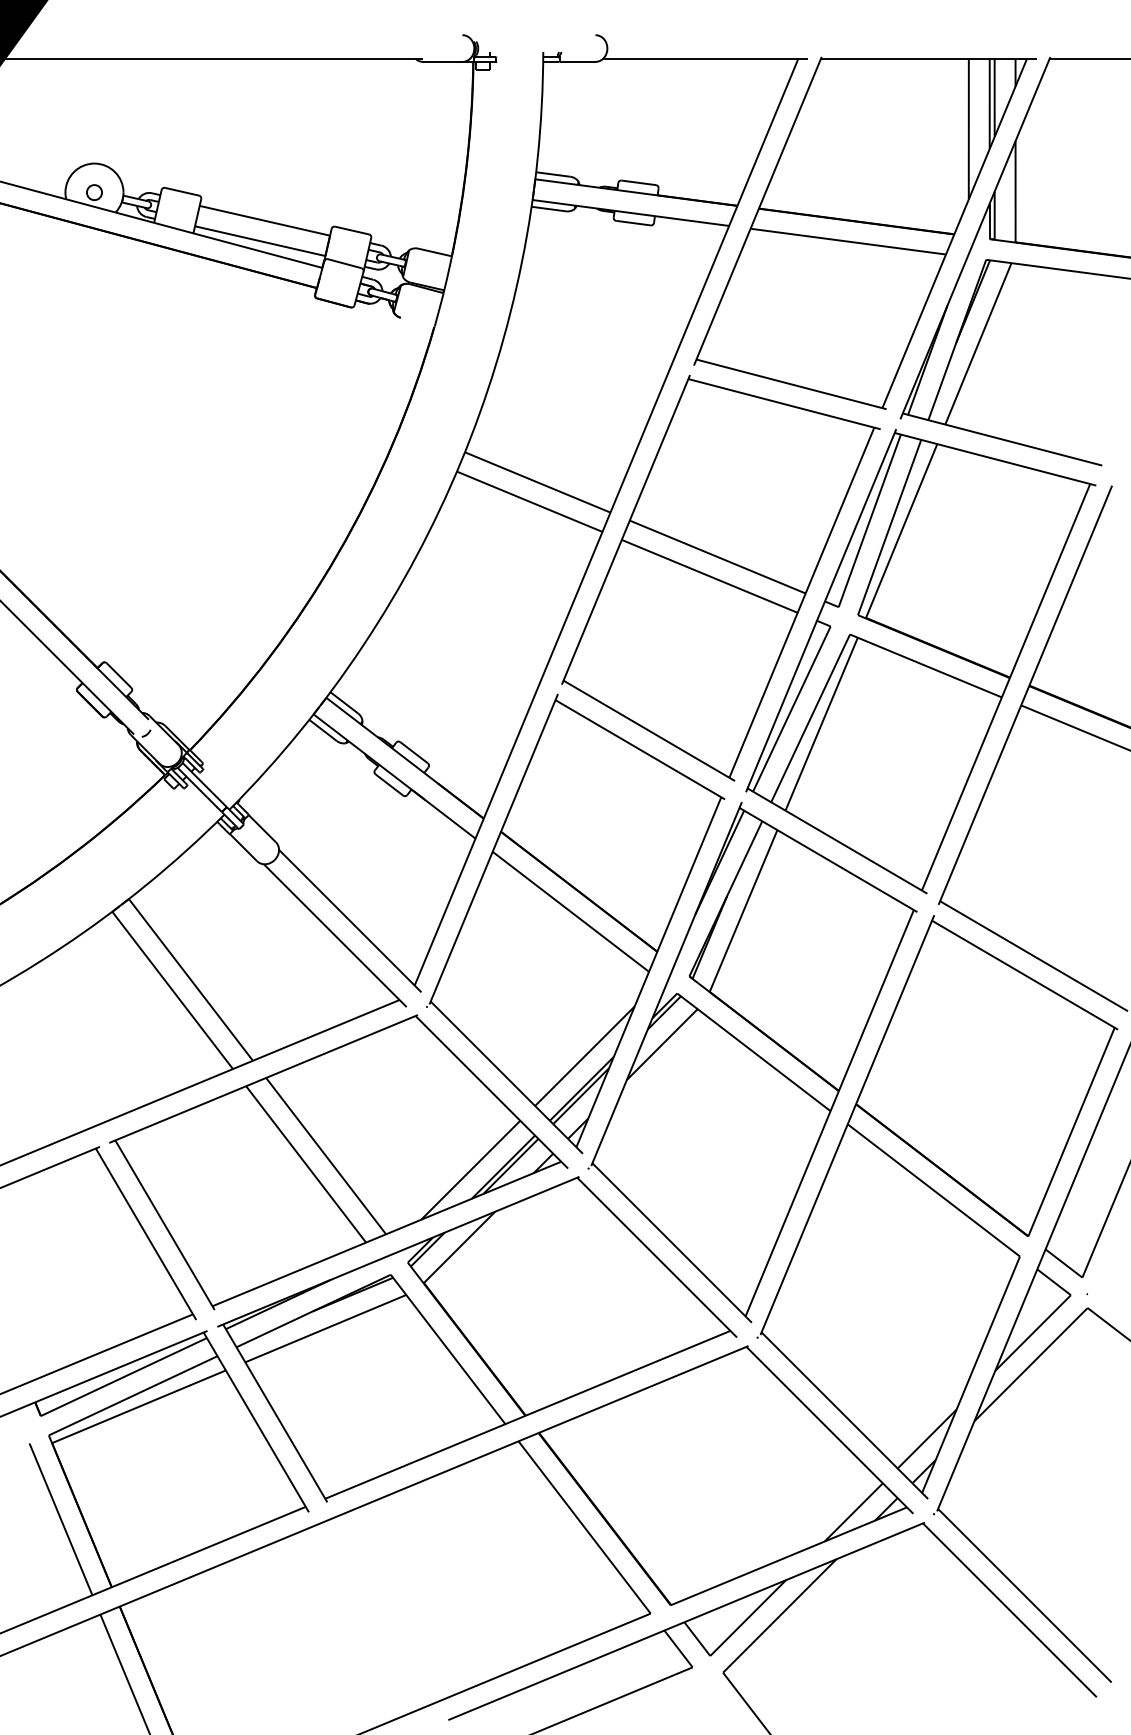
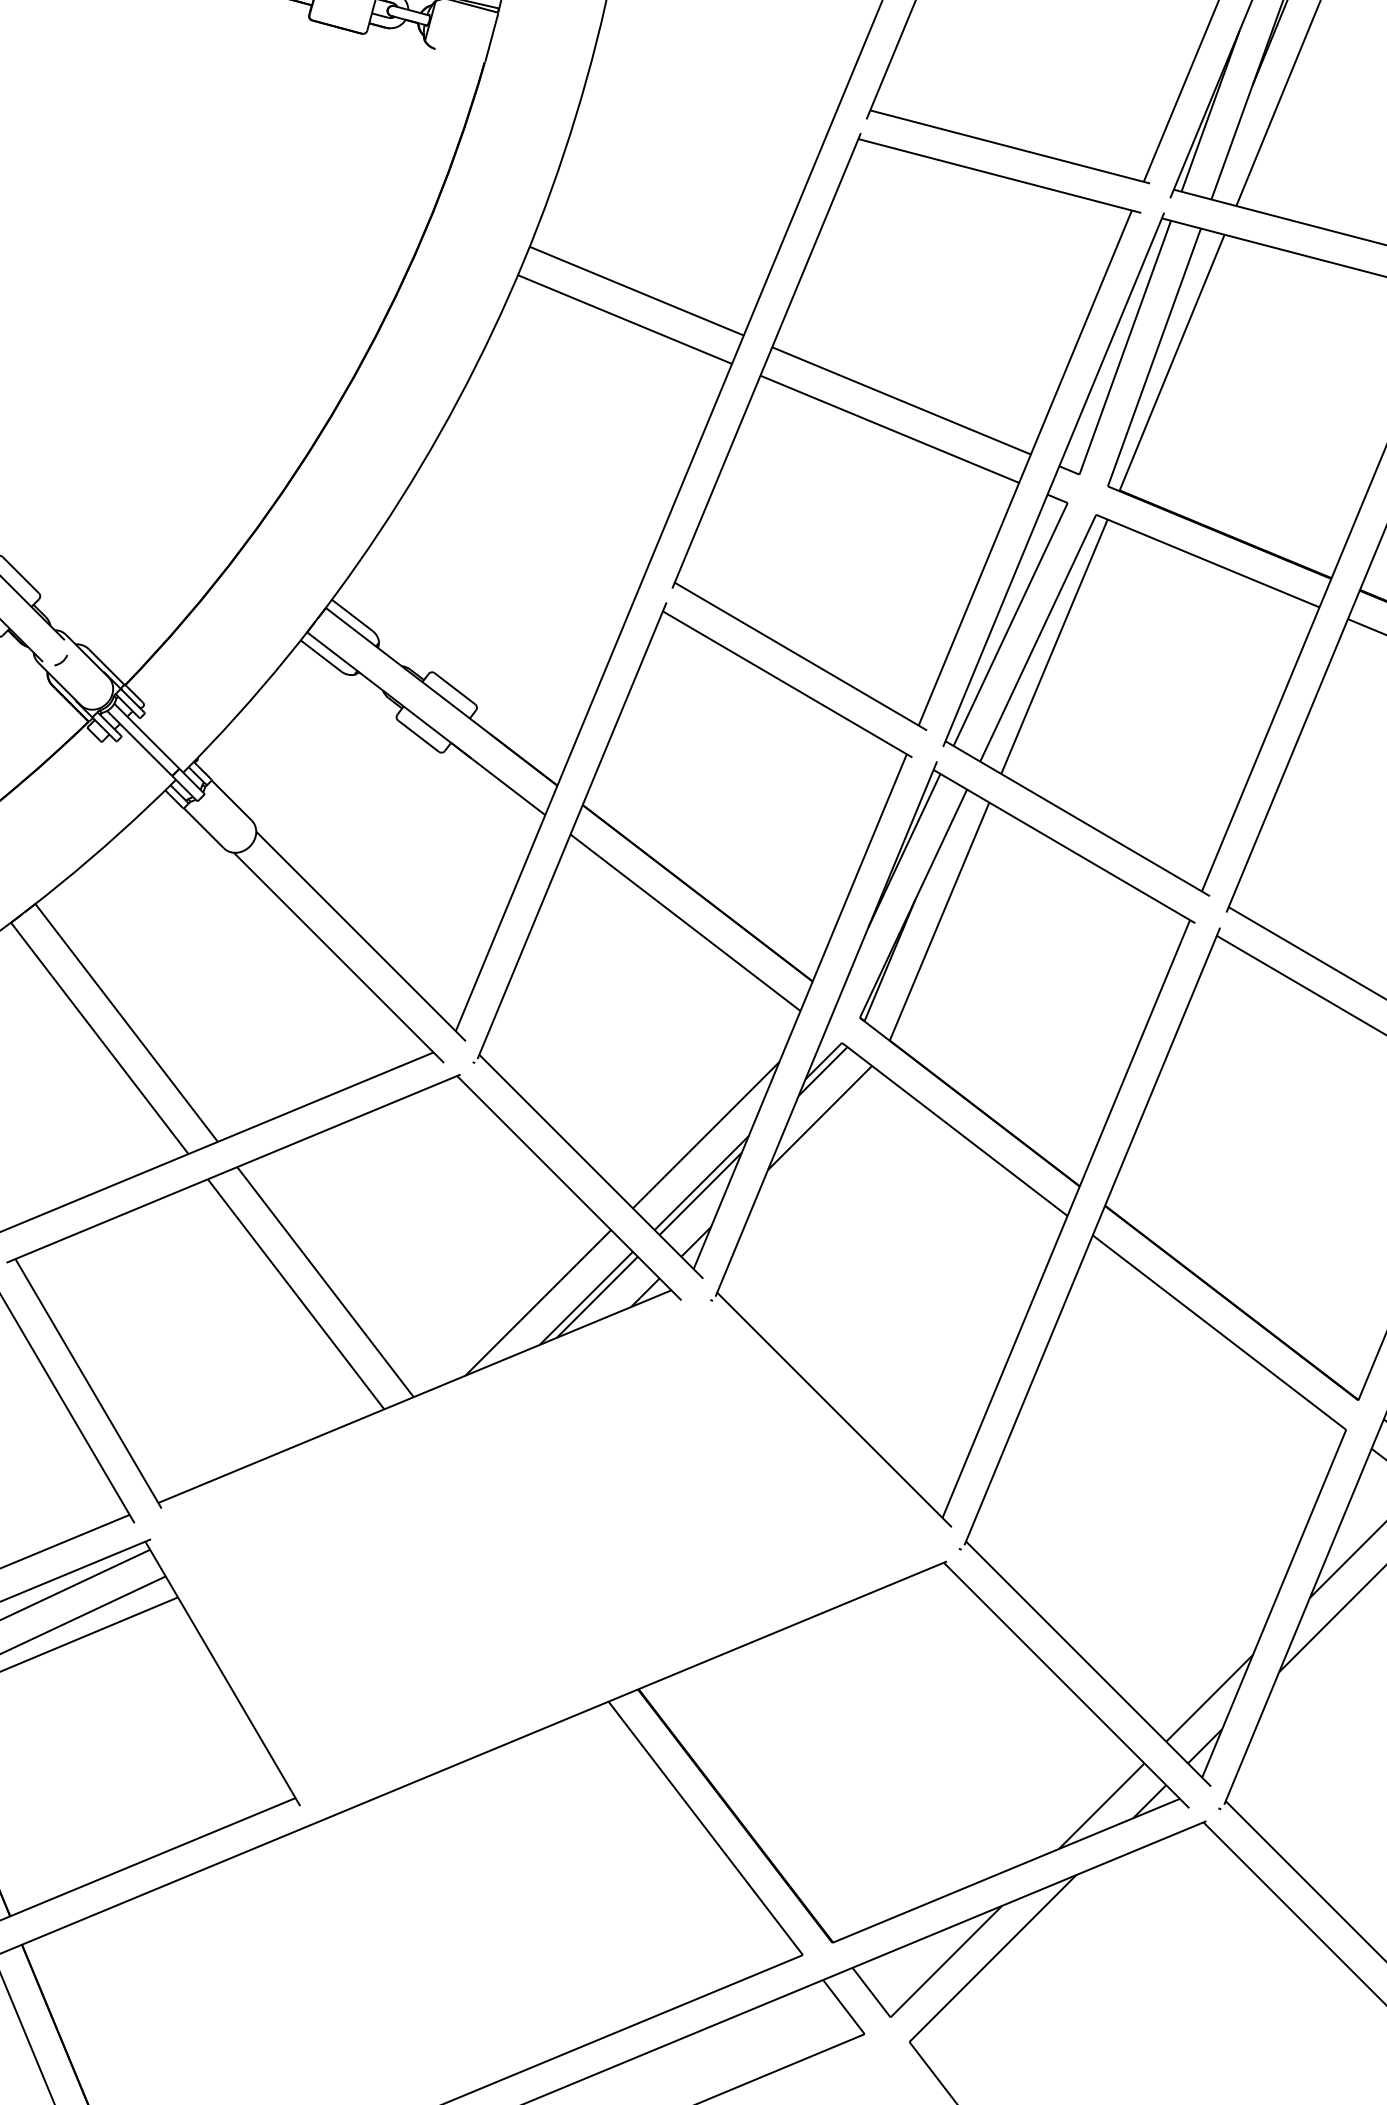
part: (477, 1339) -> (548, 1551), removed

